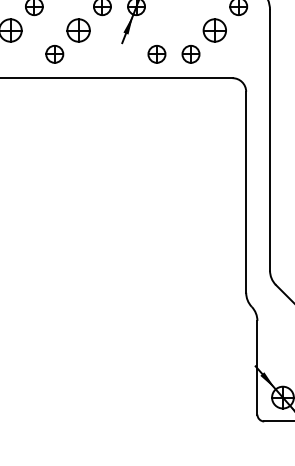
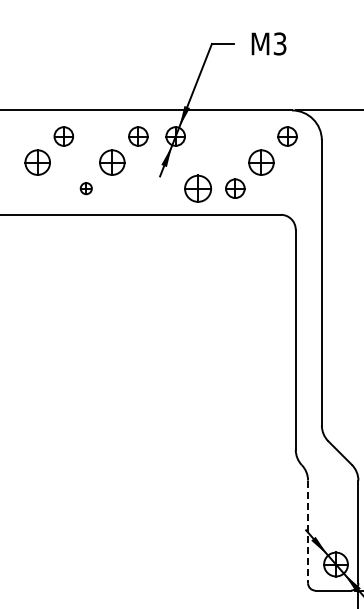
part: (55, 54) -> (86, 188), size x0.6
part: (156, 54) -> (197, 188), size x1.4
line: (257, 368) -> (308, 532), solid -> dashed

